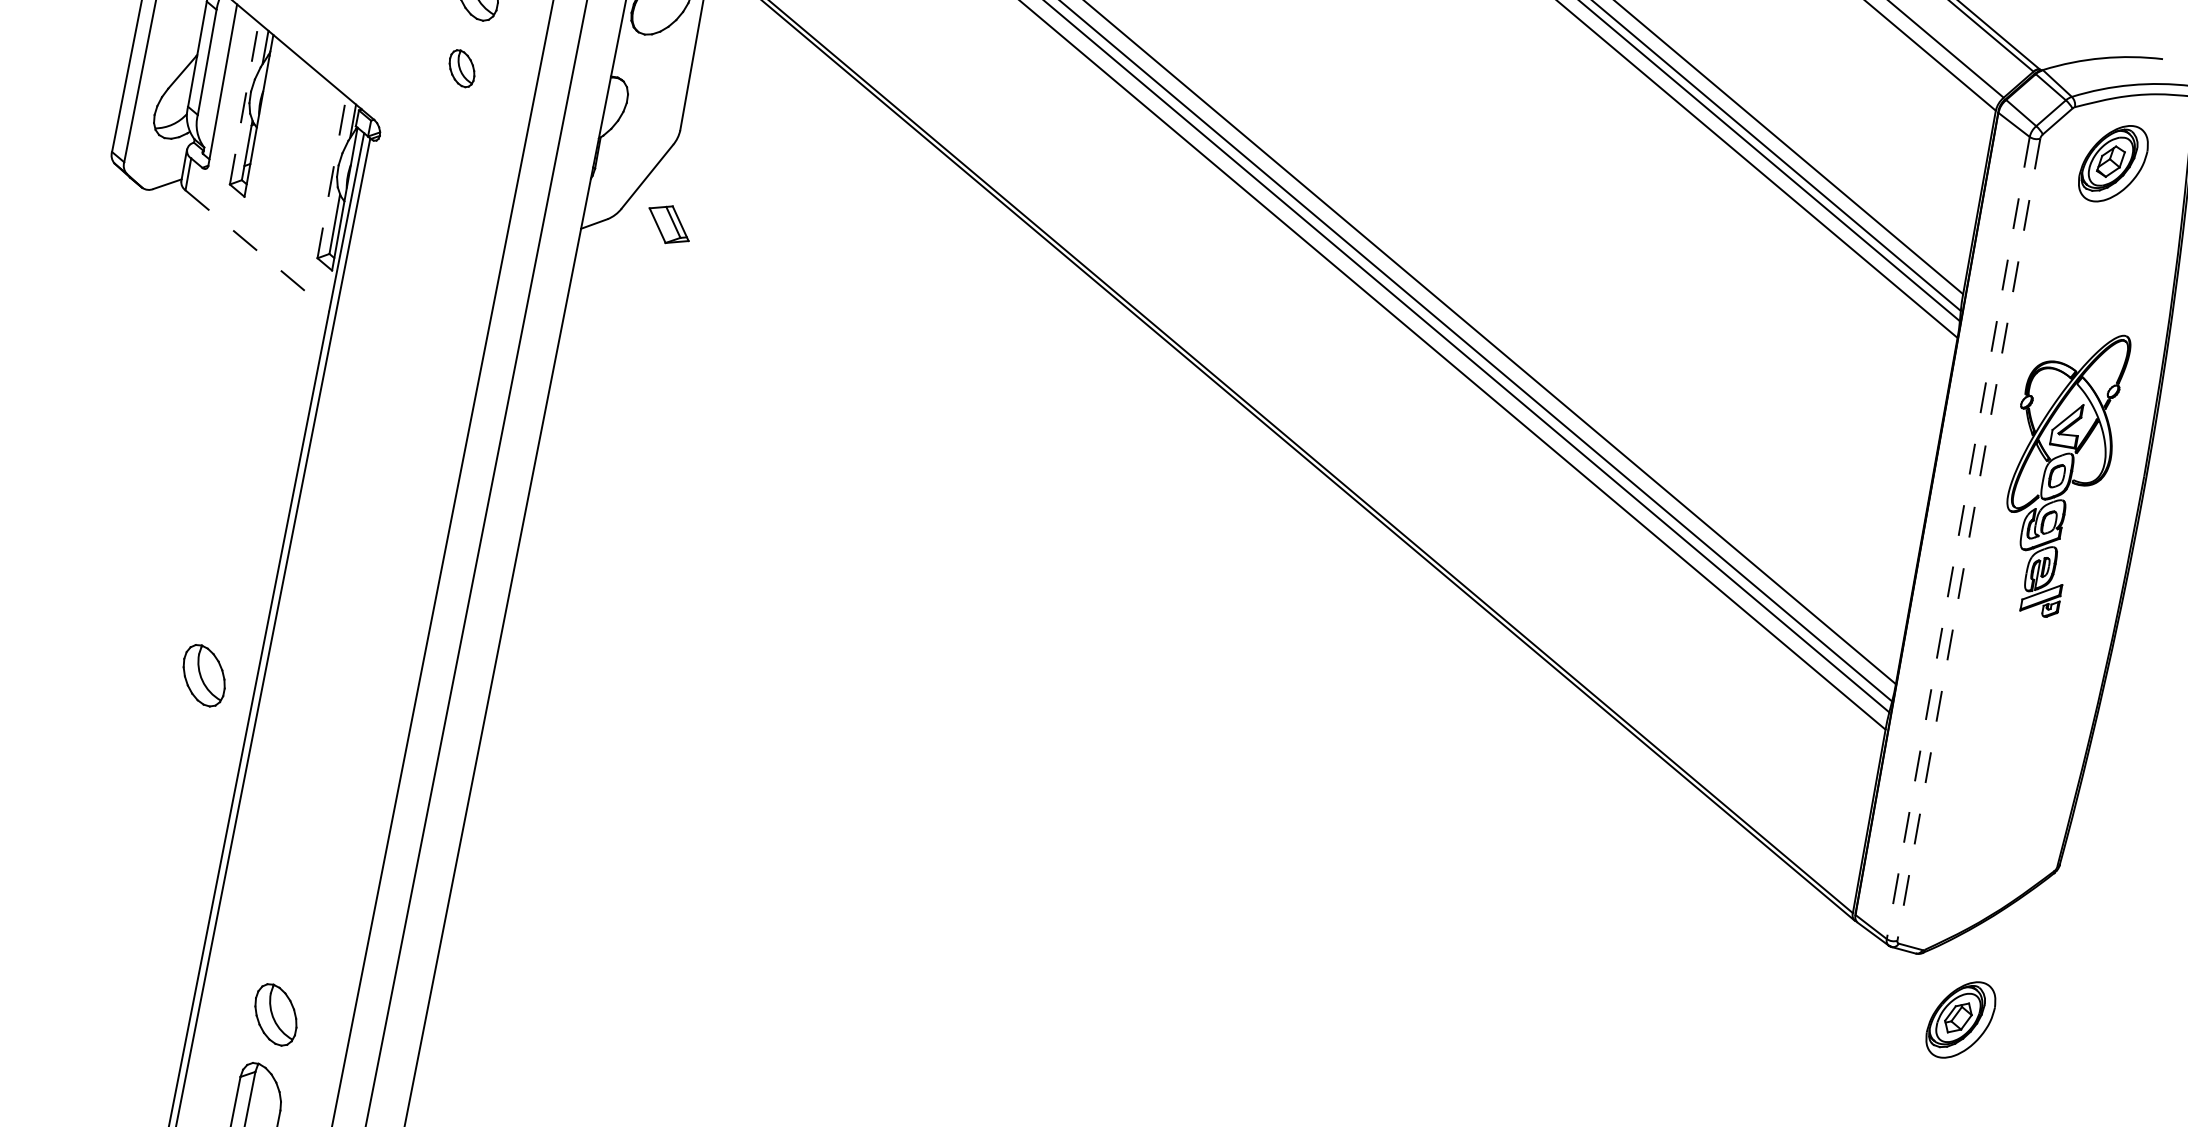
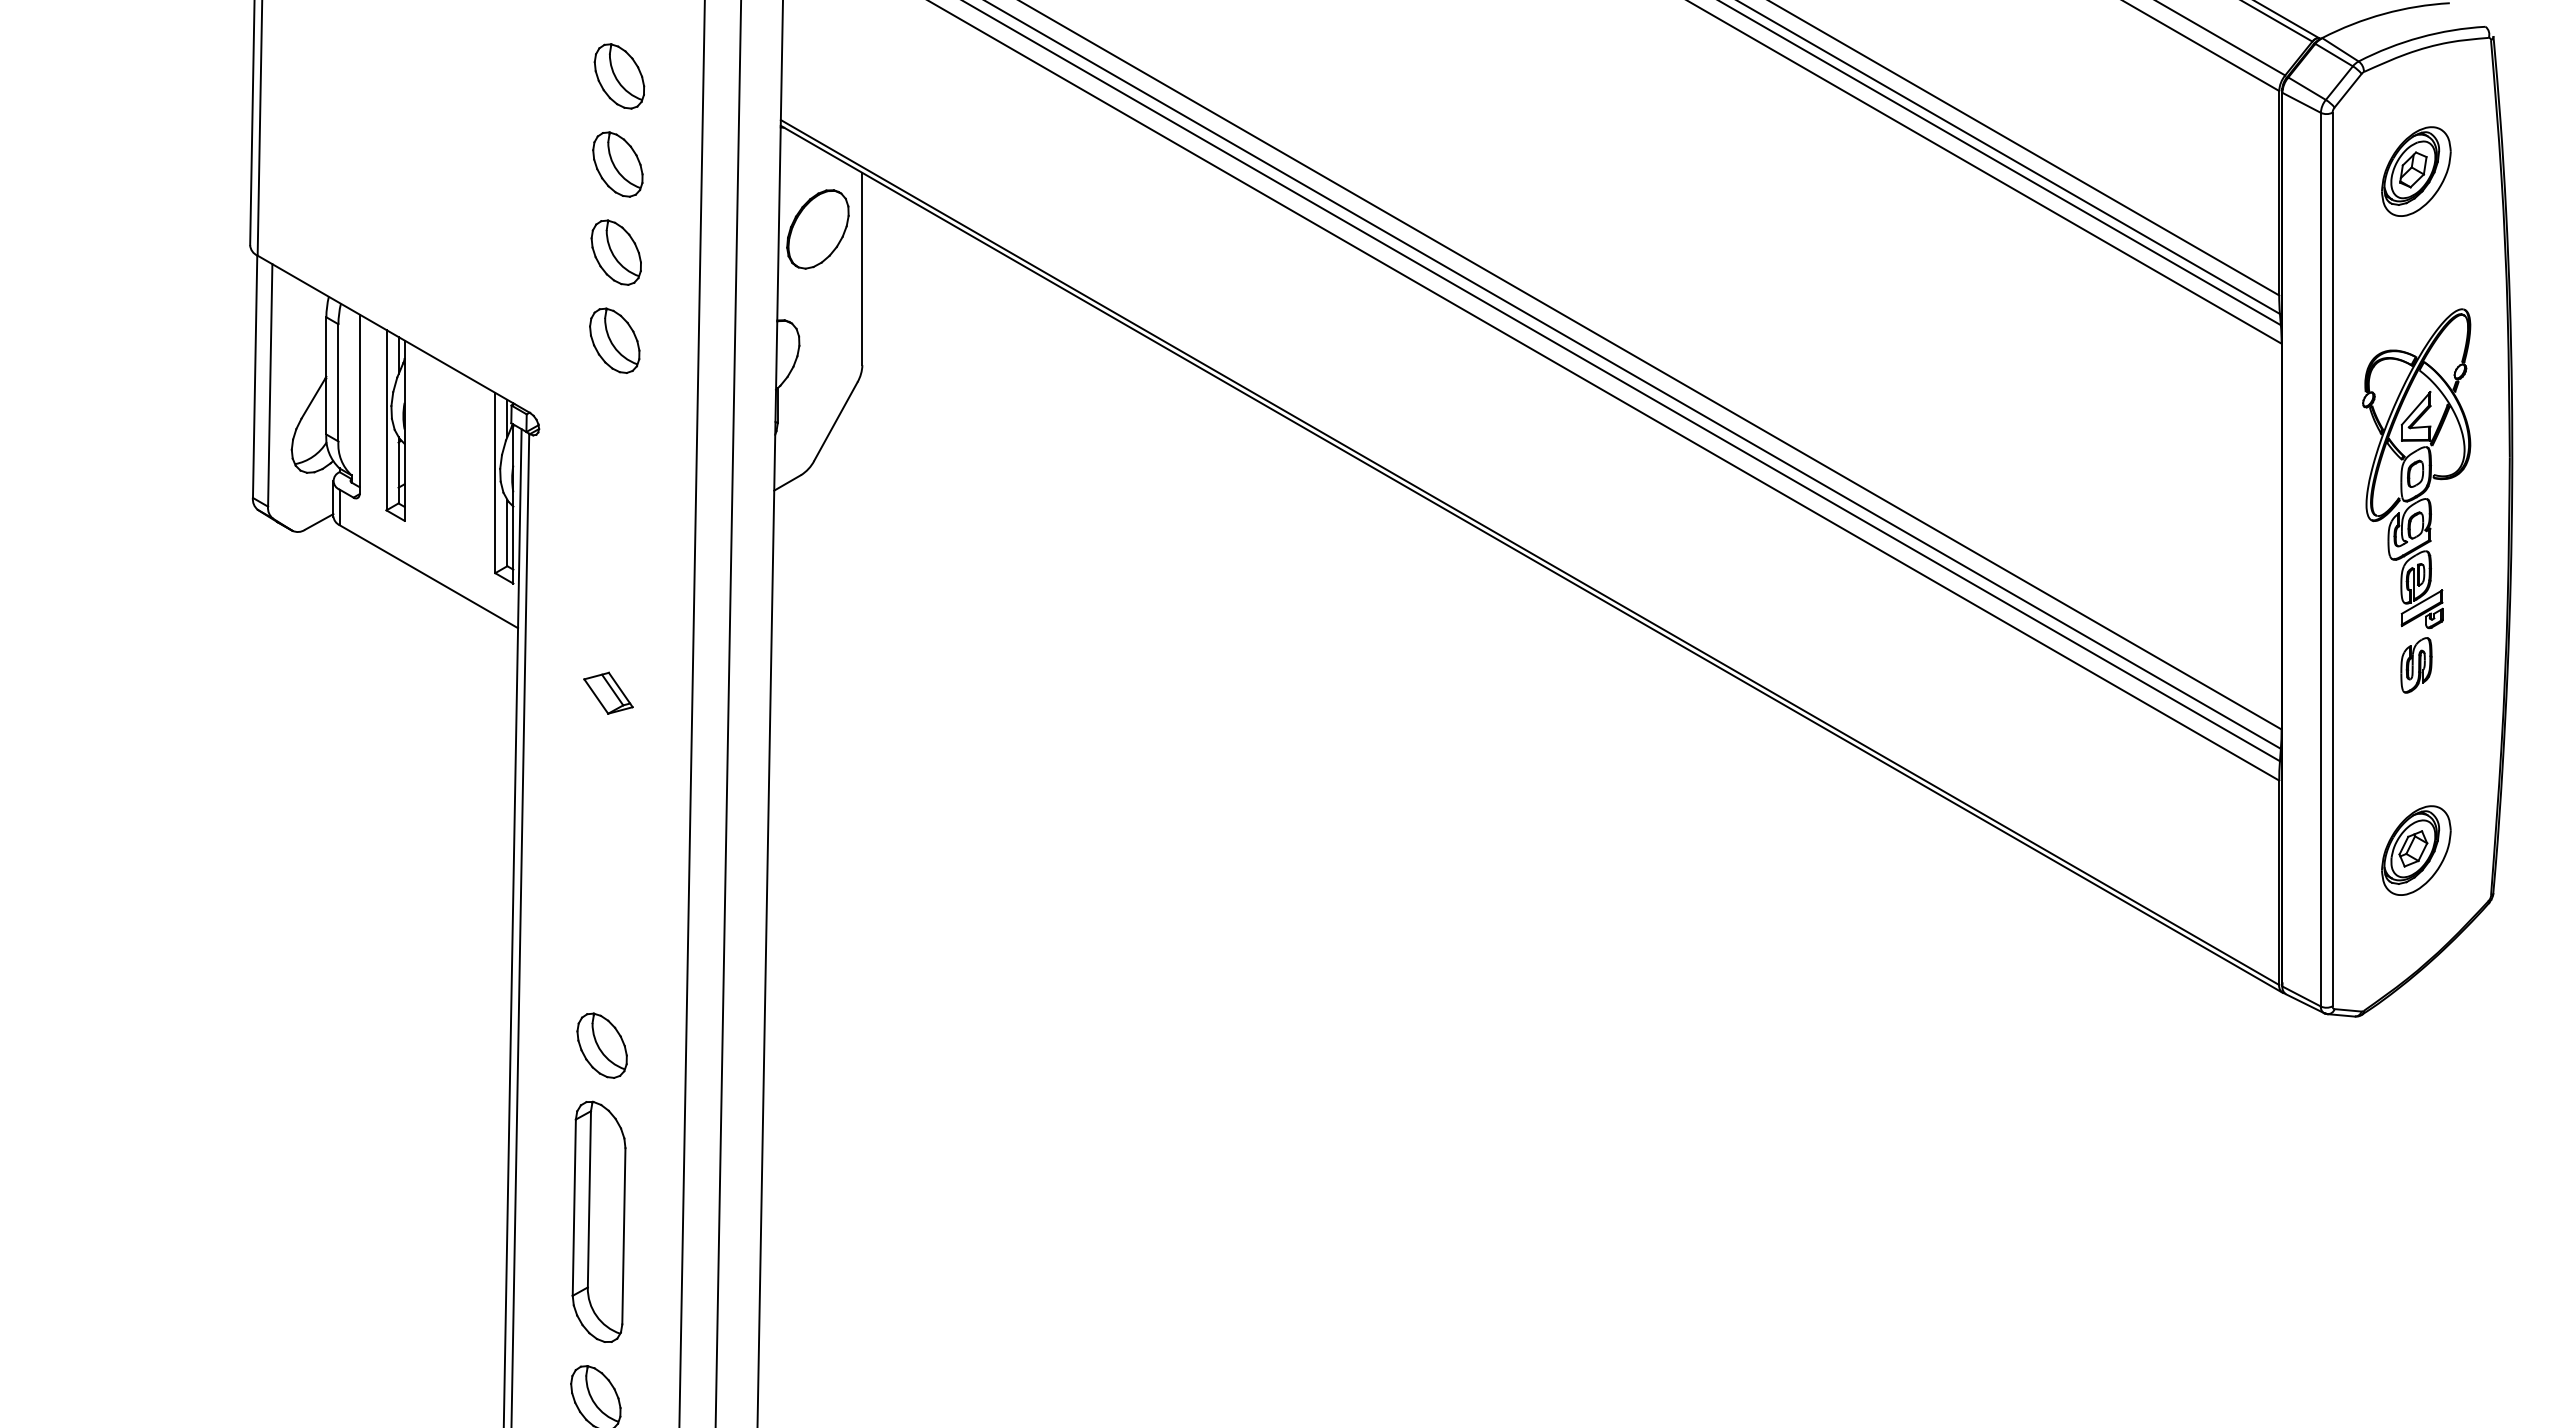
part: (461, 68) -> (614, 340), size x1.67
line: (244, 102) -> (386, 419), dashed -> solid
part: (2113, 163) -> (2416, 171), moved
line: (332, 176) -> (495, 482), dashed -> solid
part: (669, 223) -> (608, 692), moved
line: (257, 250) -> (428, 576), dashed -> solid
line: (1957, 537) -> (2320, 559), dashed -> solid
line: (1968, 539) -> (2332, 559), dashed -> solid
part: (2027, 648) -> (2416, 665), added
part: (203, 675) -> (601, 1045), moved
part: (306, 856) -> (598, 1221), added
part: (1961, 1019) -> (2416, 850), moved

